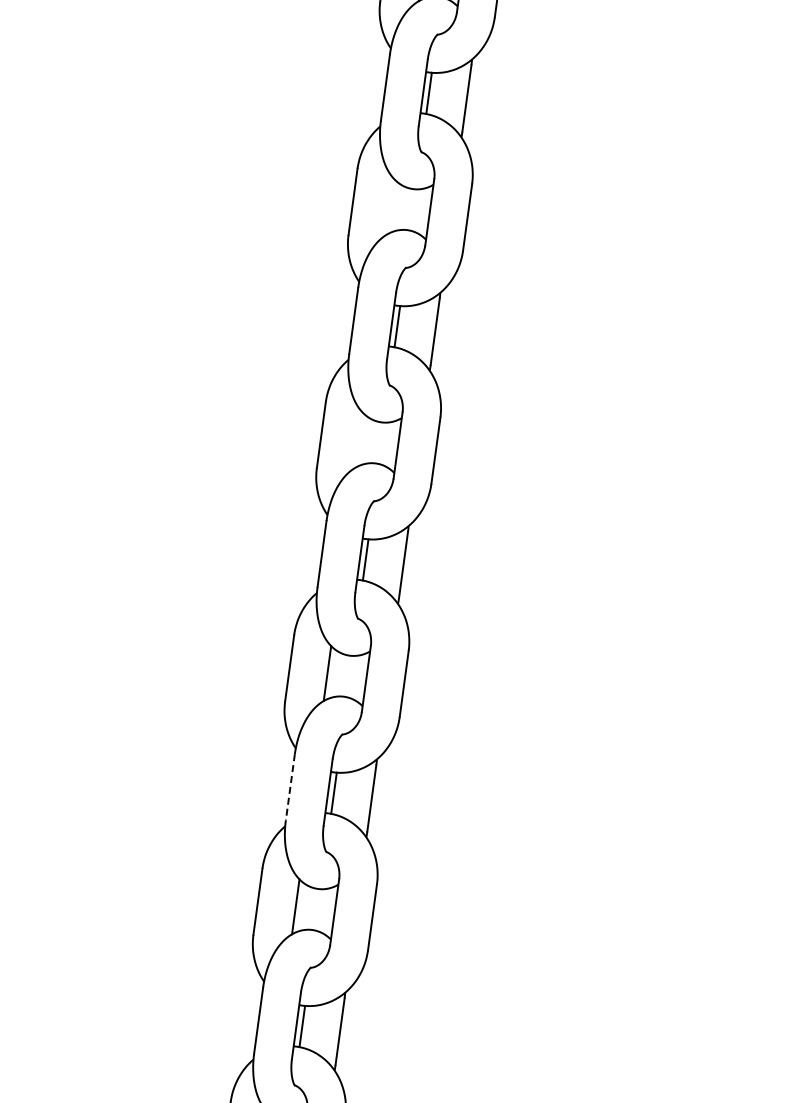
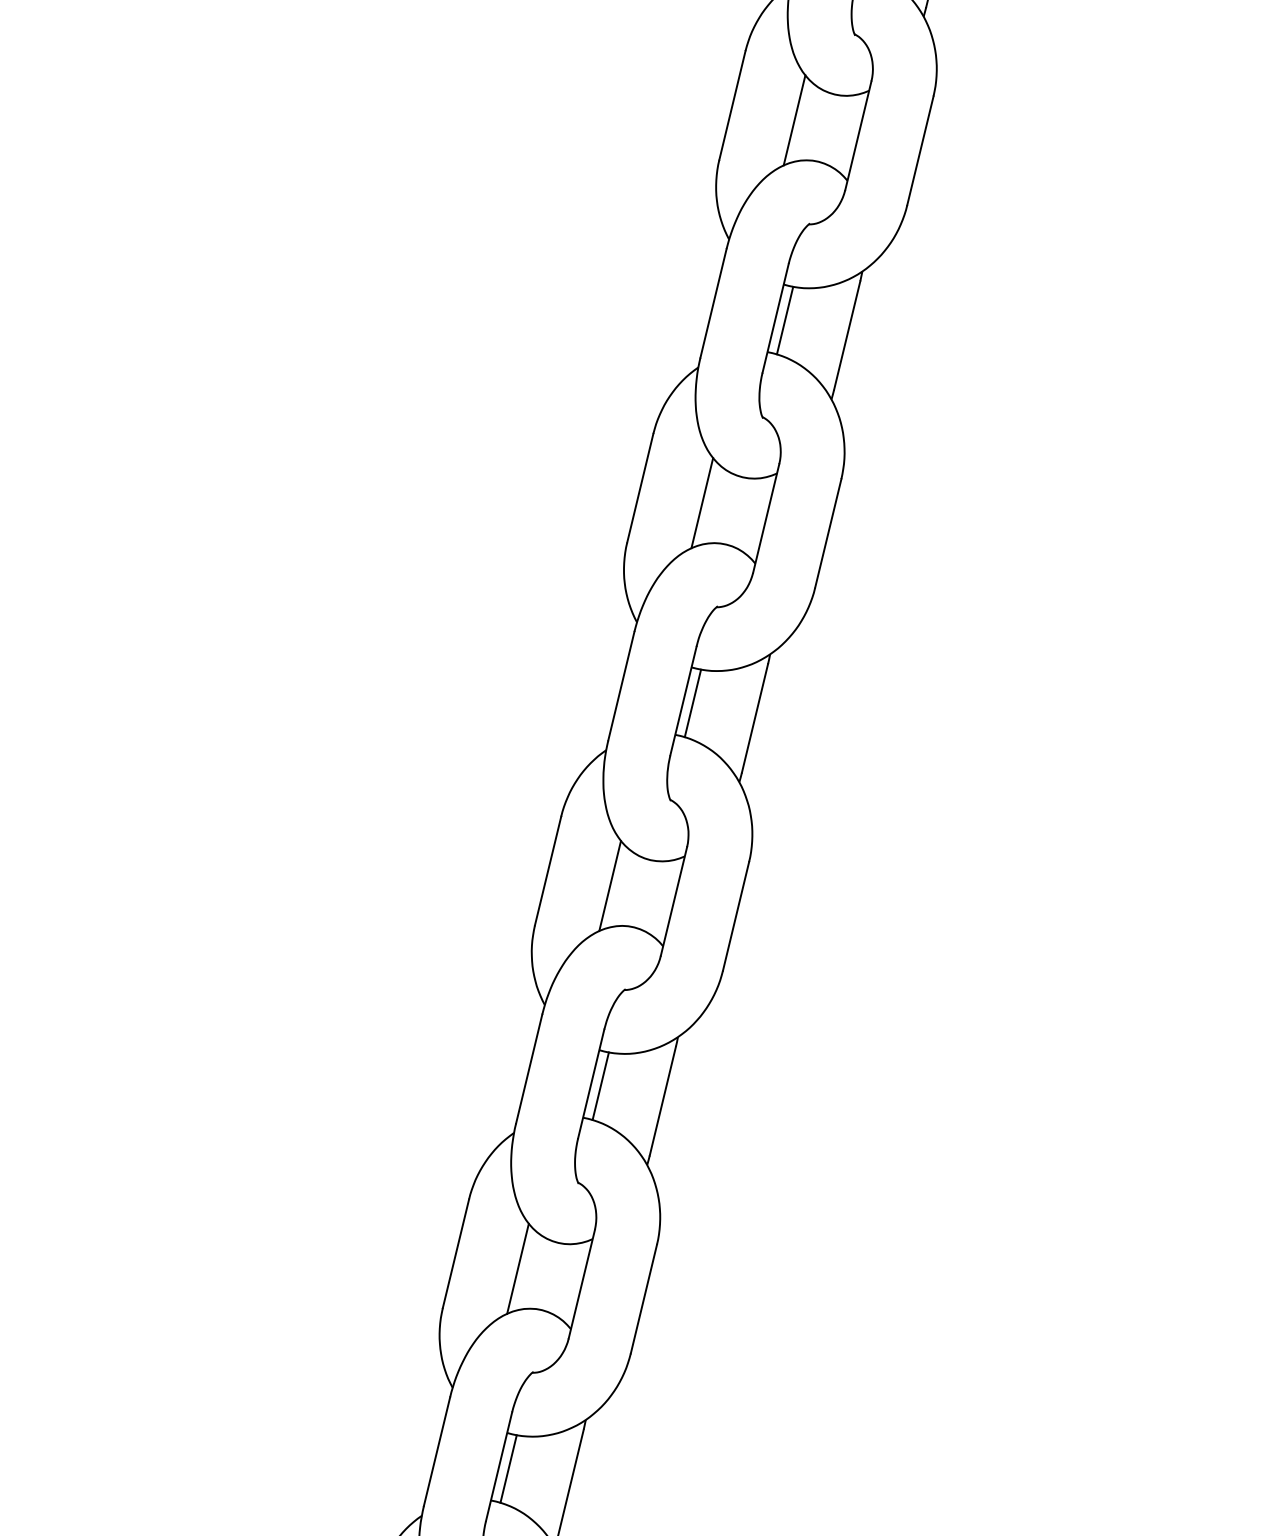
line: (390, 206) -> (793, 119), added
line: (358, 439) -> (701, 501), added
line: (290, 787) -> (529, 1069), dashed -> solid

